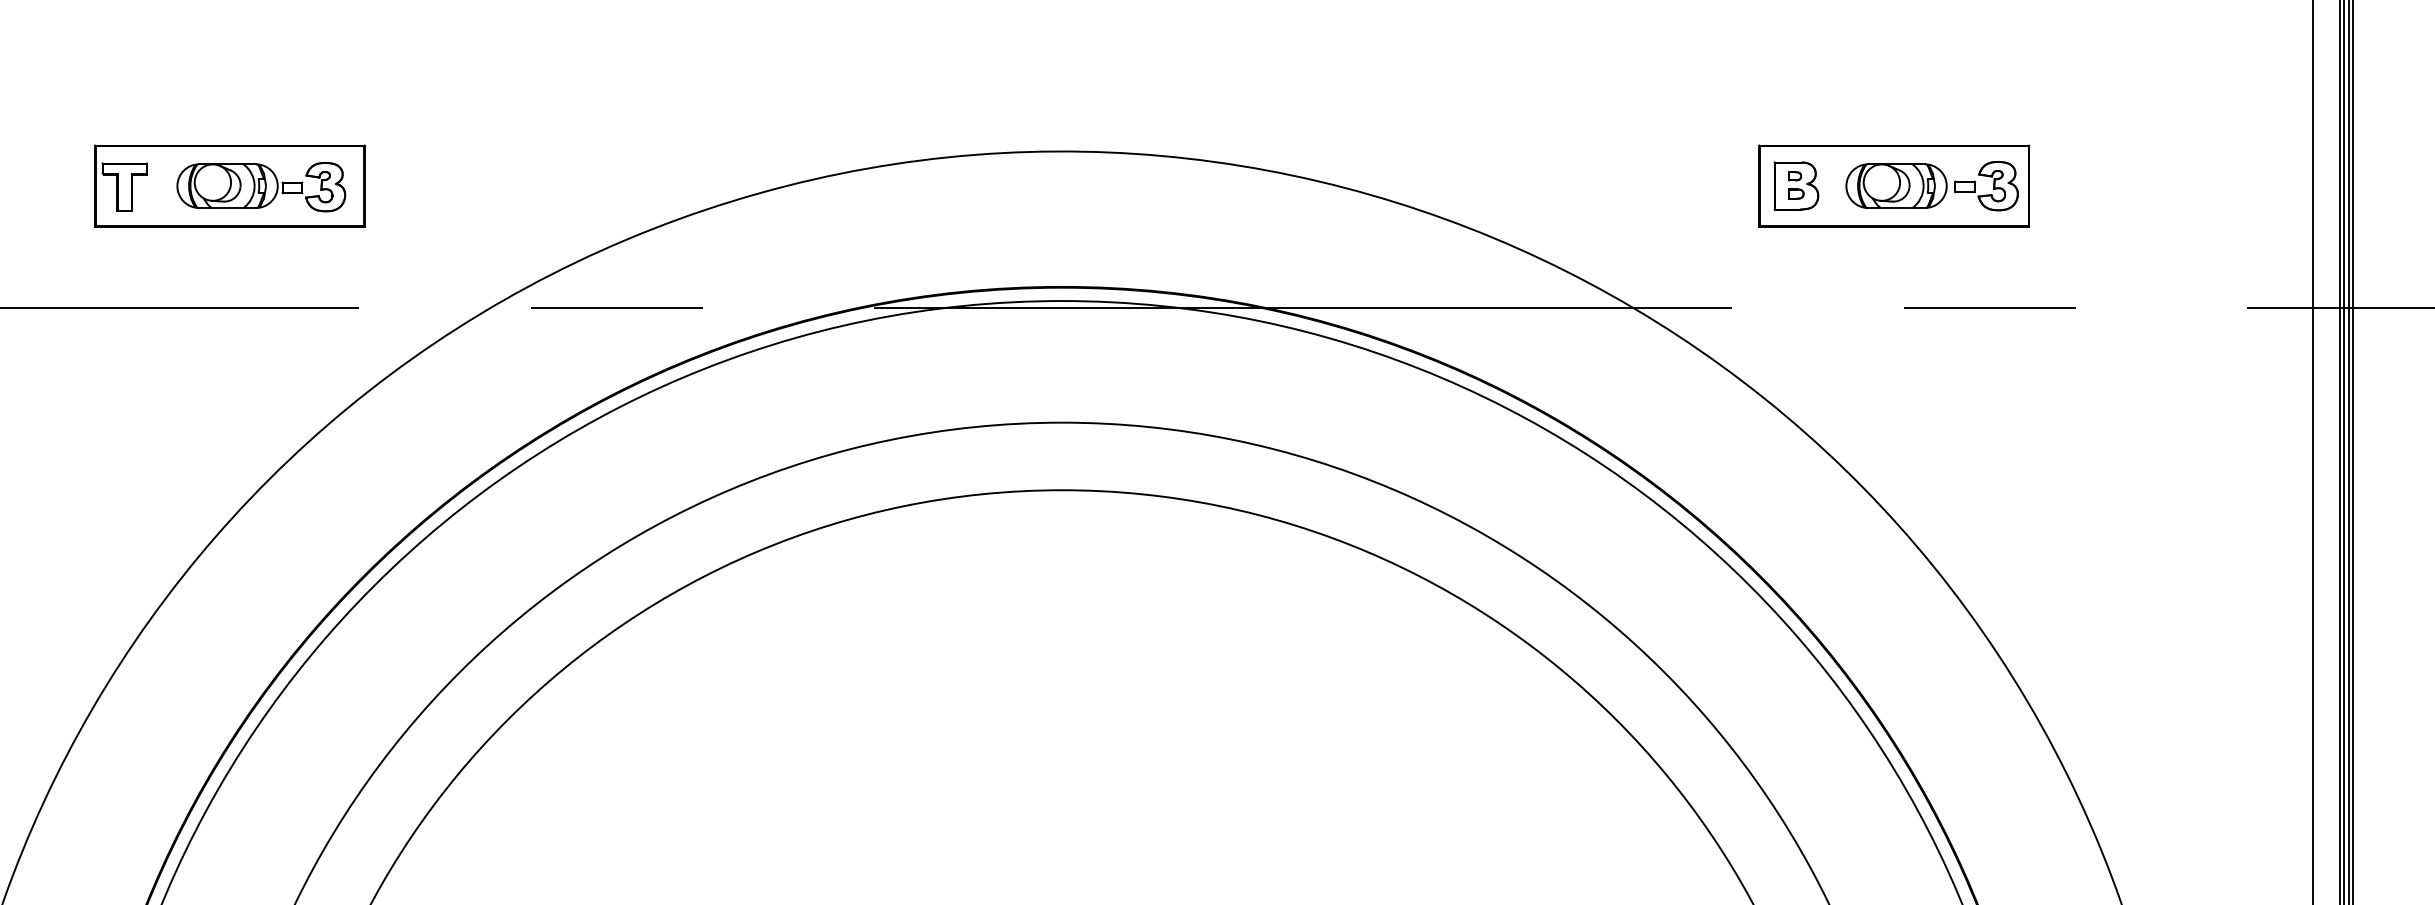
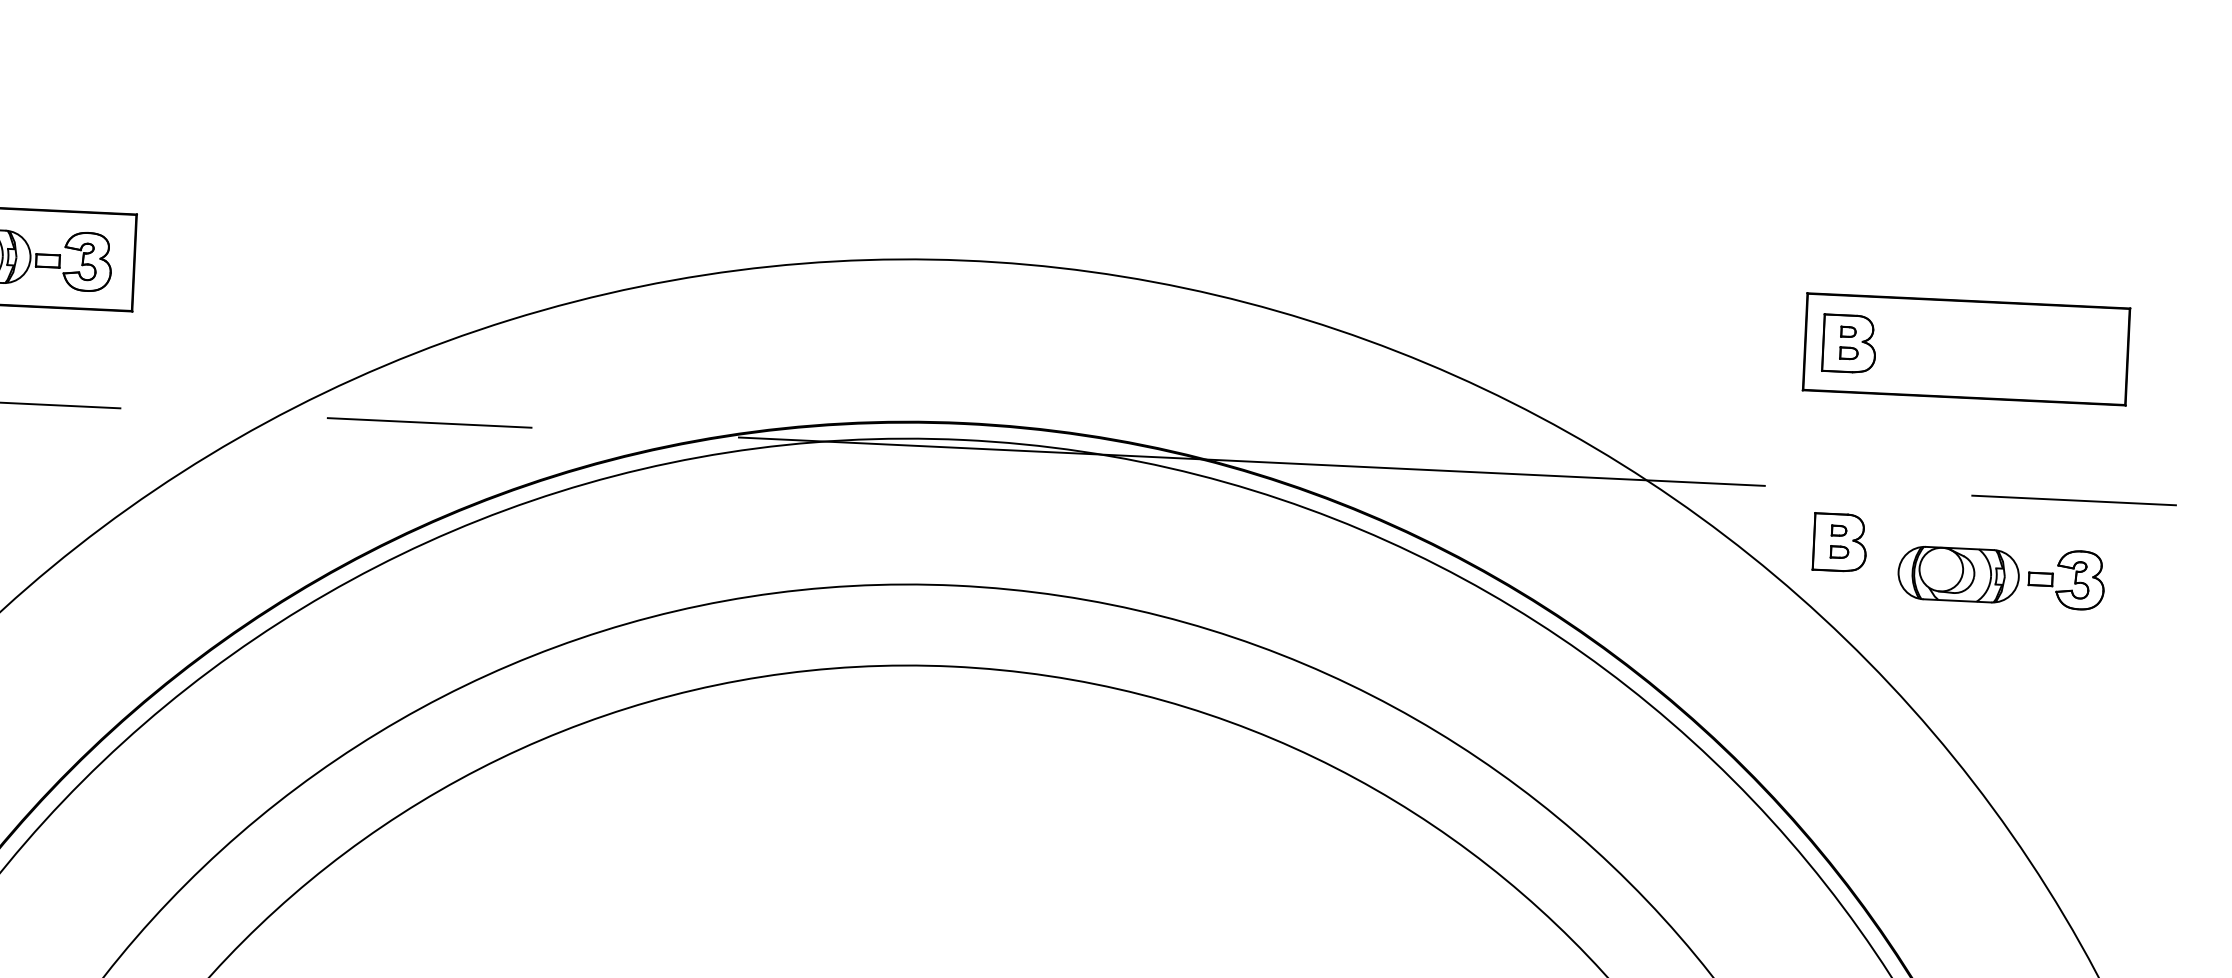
part: (1931, 186) -> (2000, 577), moved
part: (1796, 351) -> (1840, 541), added

